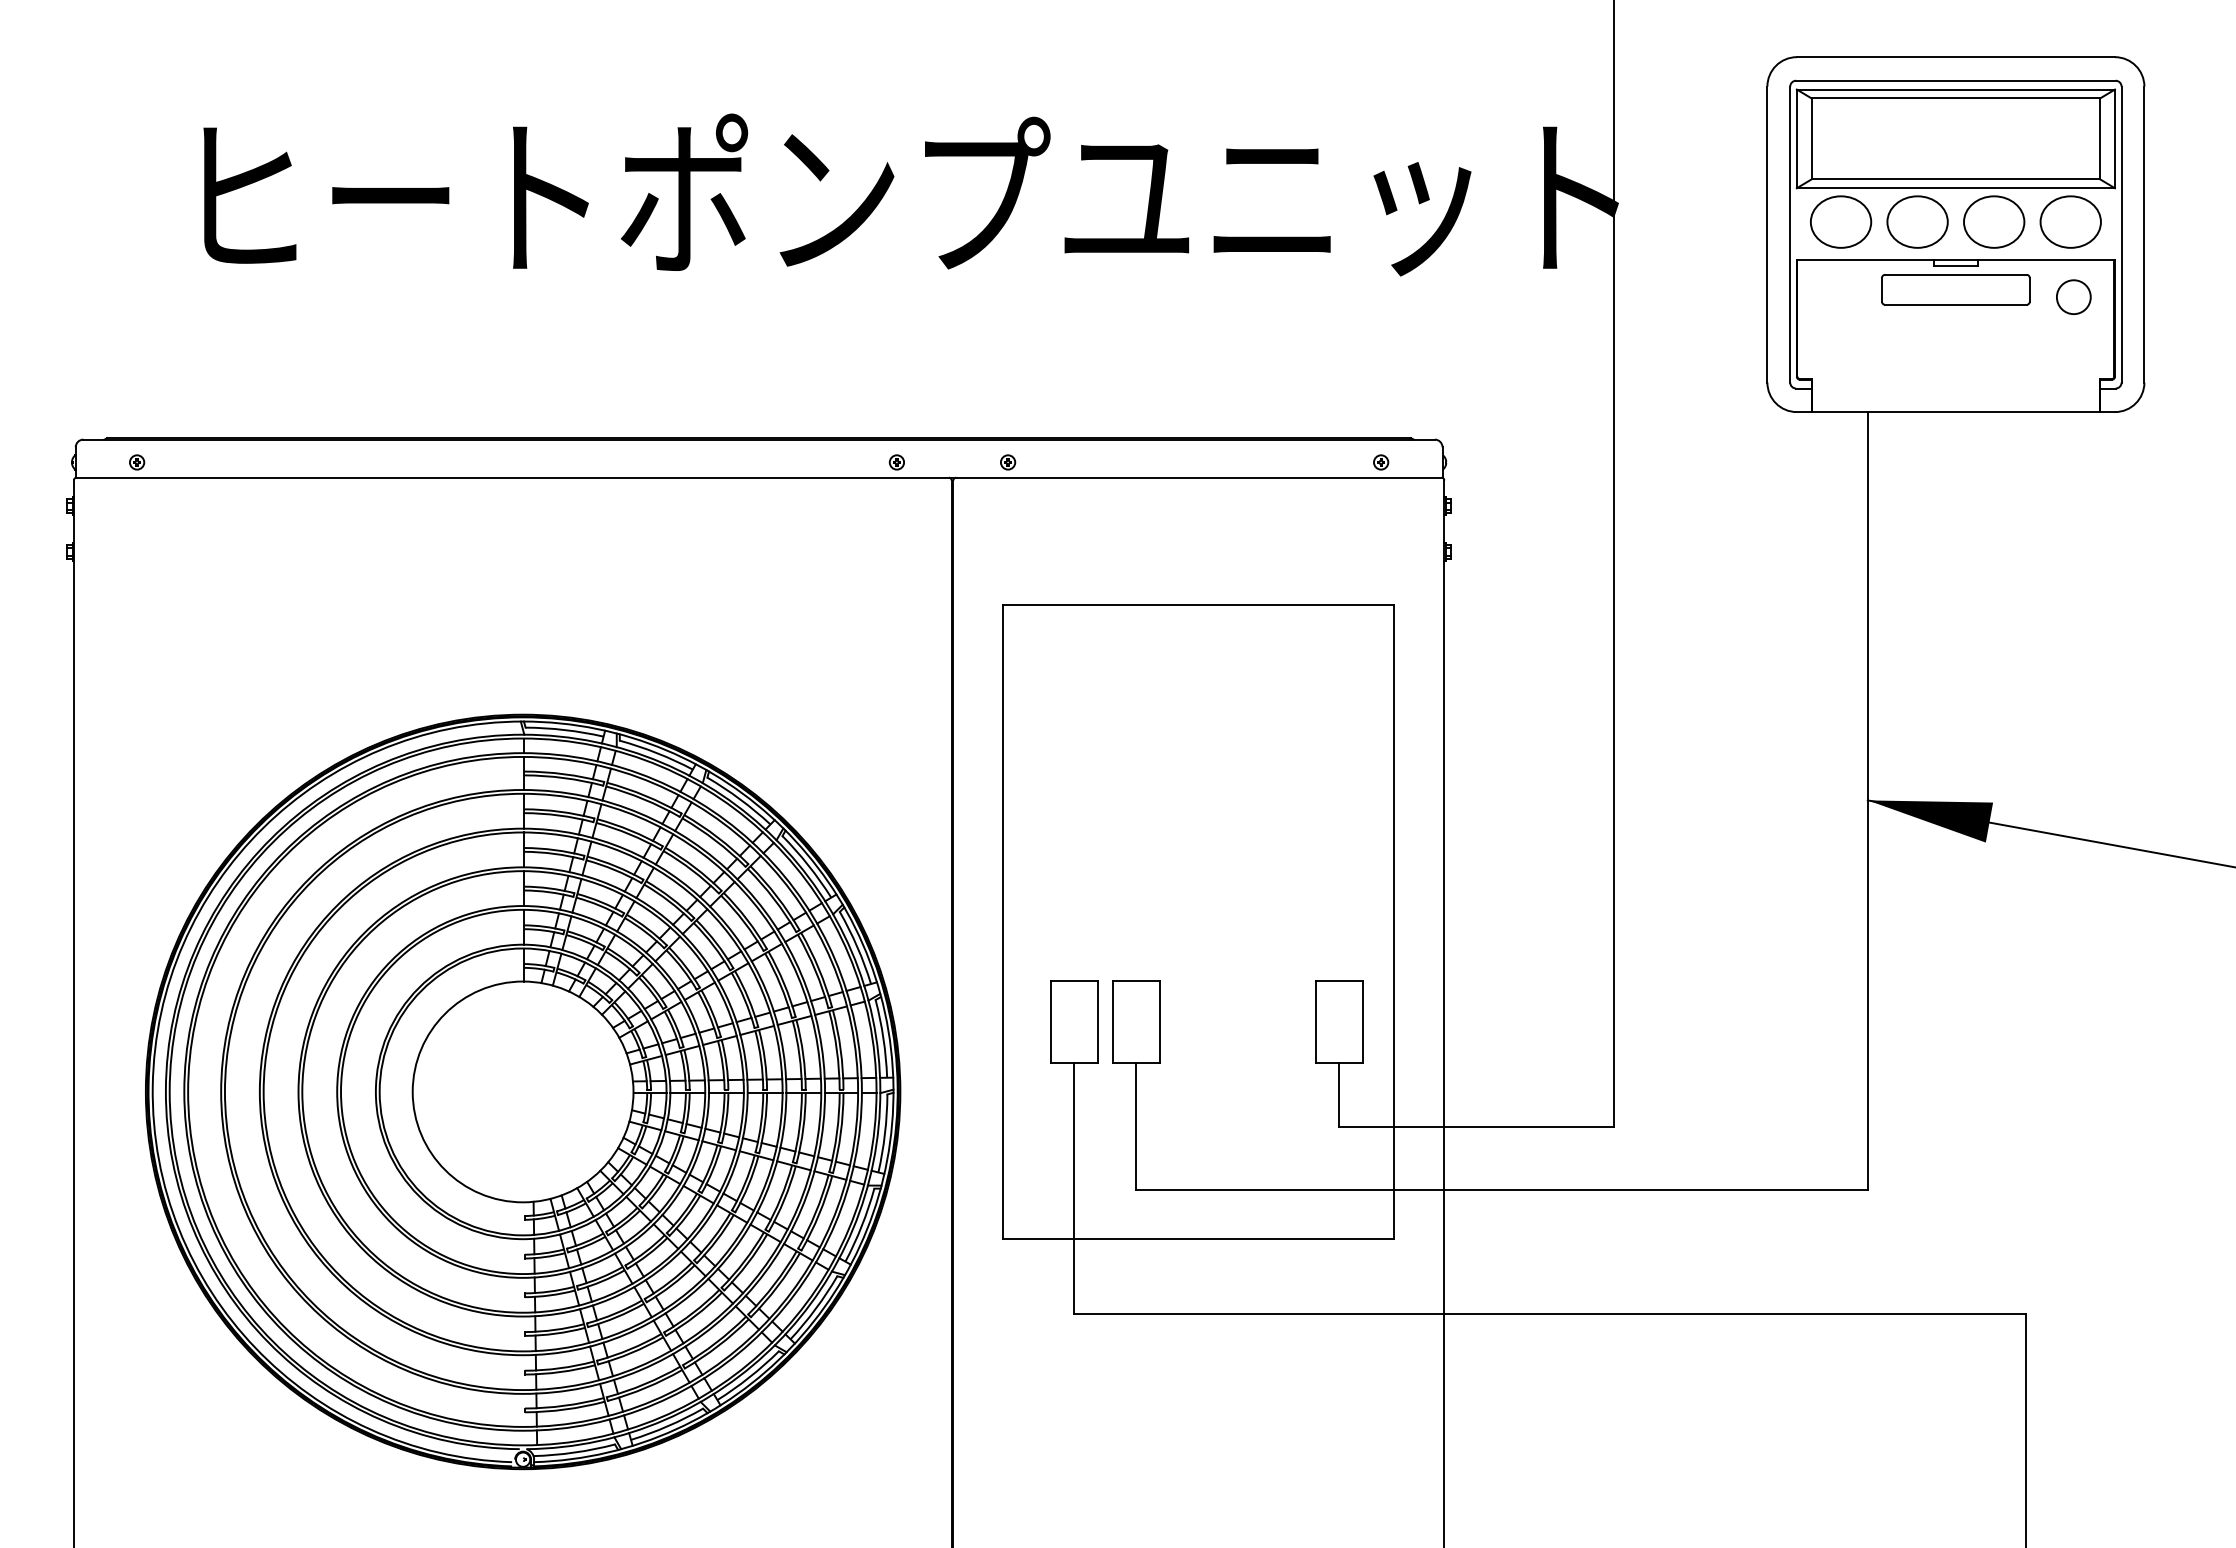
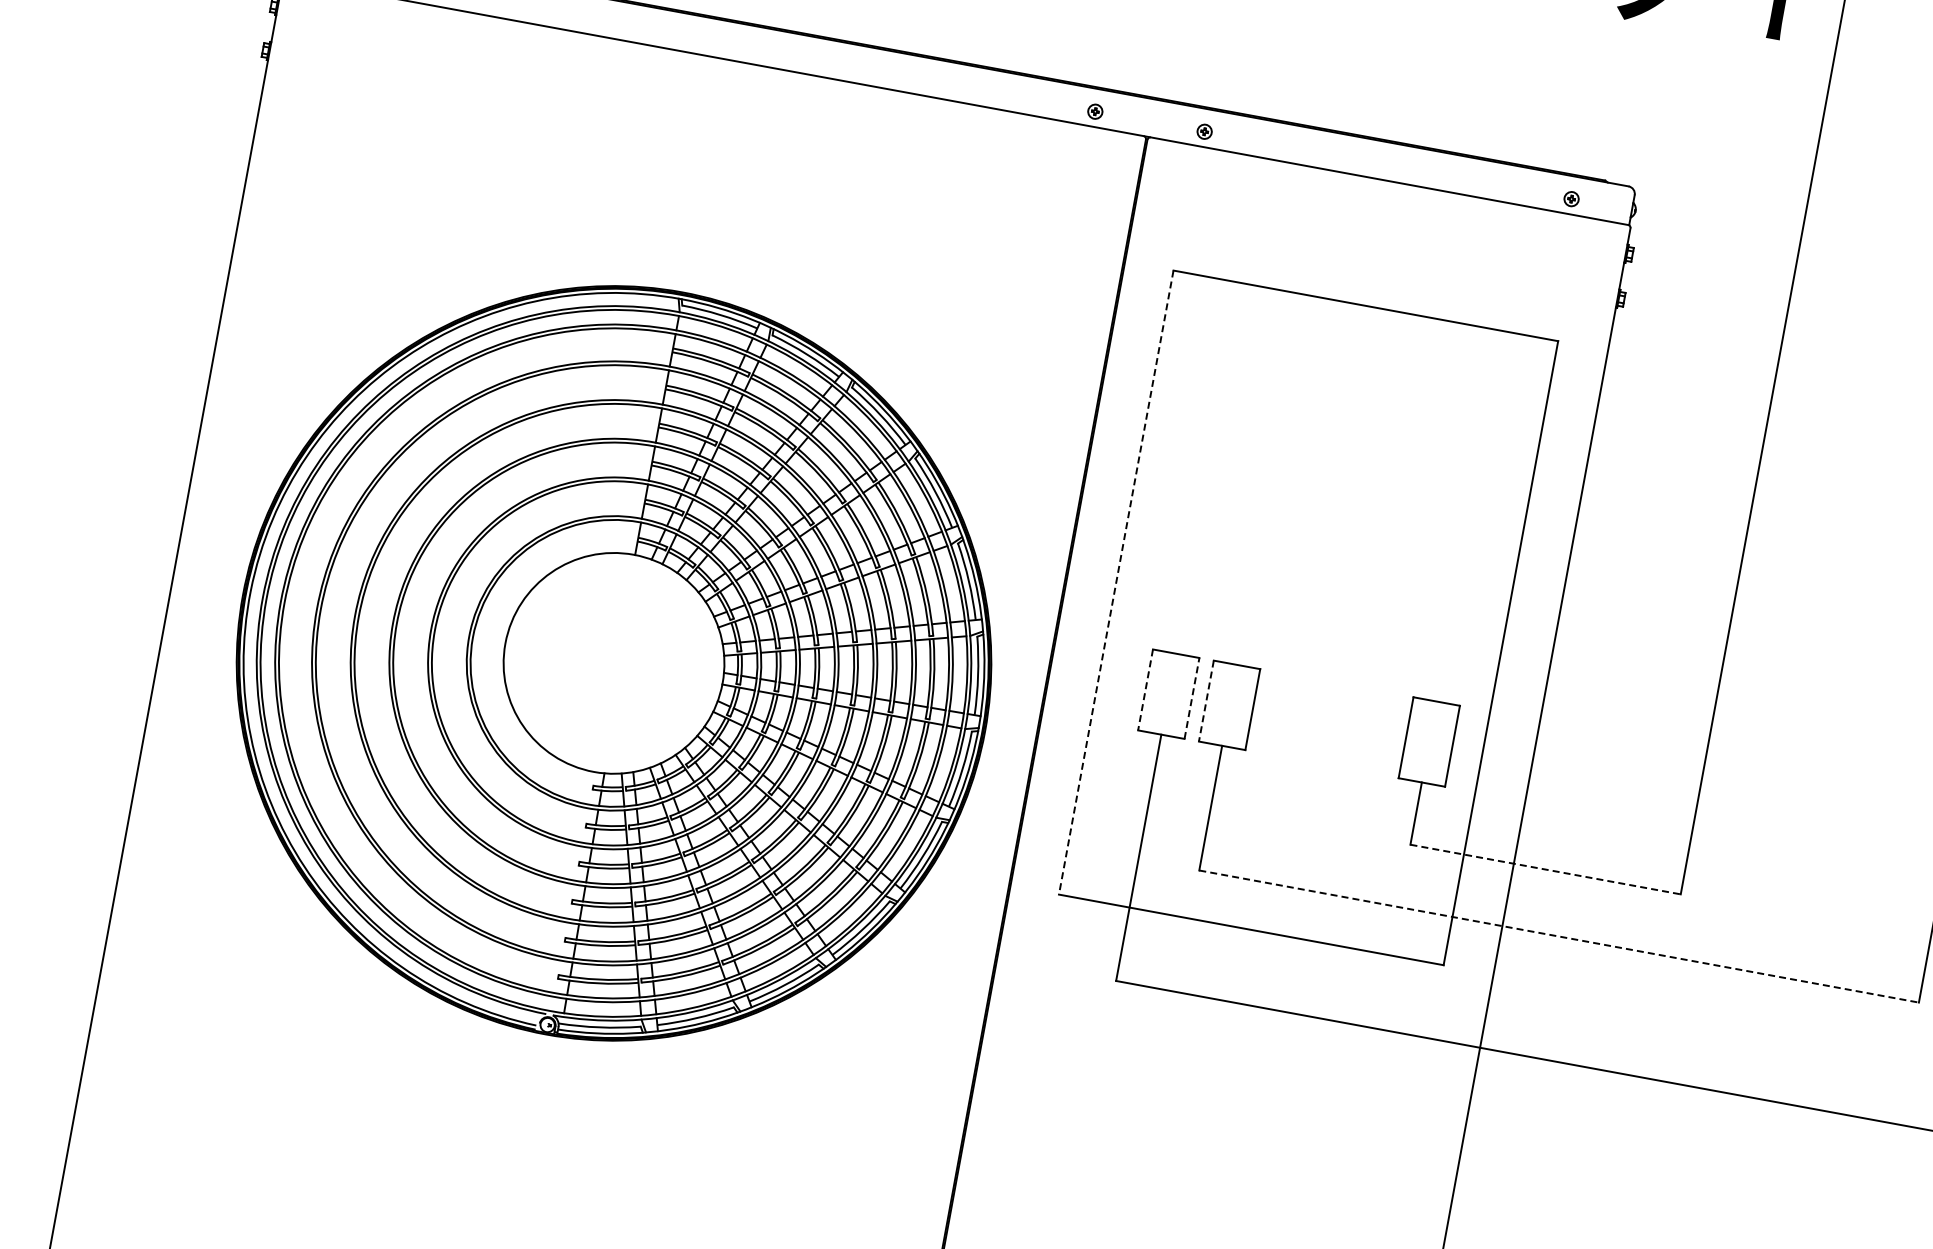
line: (1002, 922) -> (1116, 583), solid -> dashed
line: (1097, 1021) -> (1191, 697), solid -> dashed
line: (1050, 1022) -> (1145, 690), solid -> dashed
line: (1112, 1022) -> (1206, 701), solid -> dashed
line: (1477, 1126) -> (1546, 869), solid -> dashed
line: (1501, 1189) -> (1558, 935), solid -> dashed

